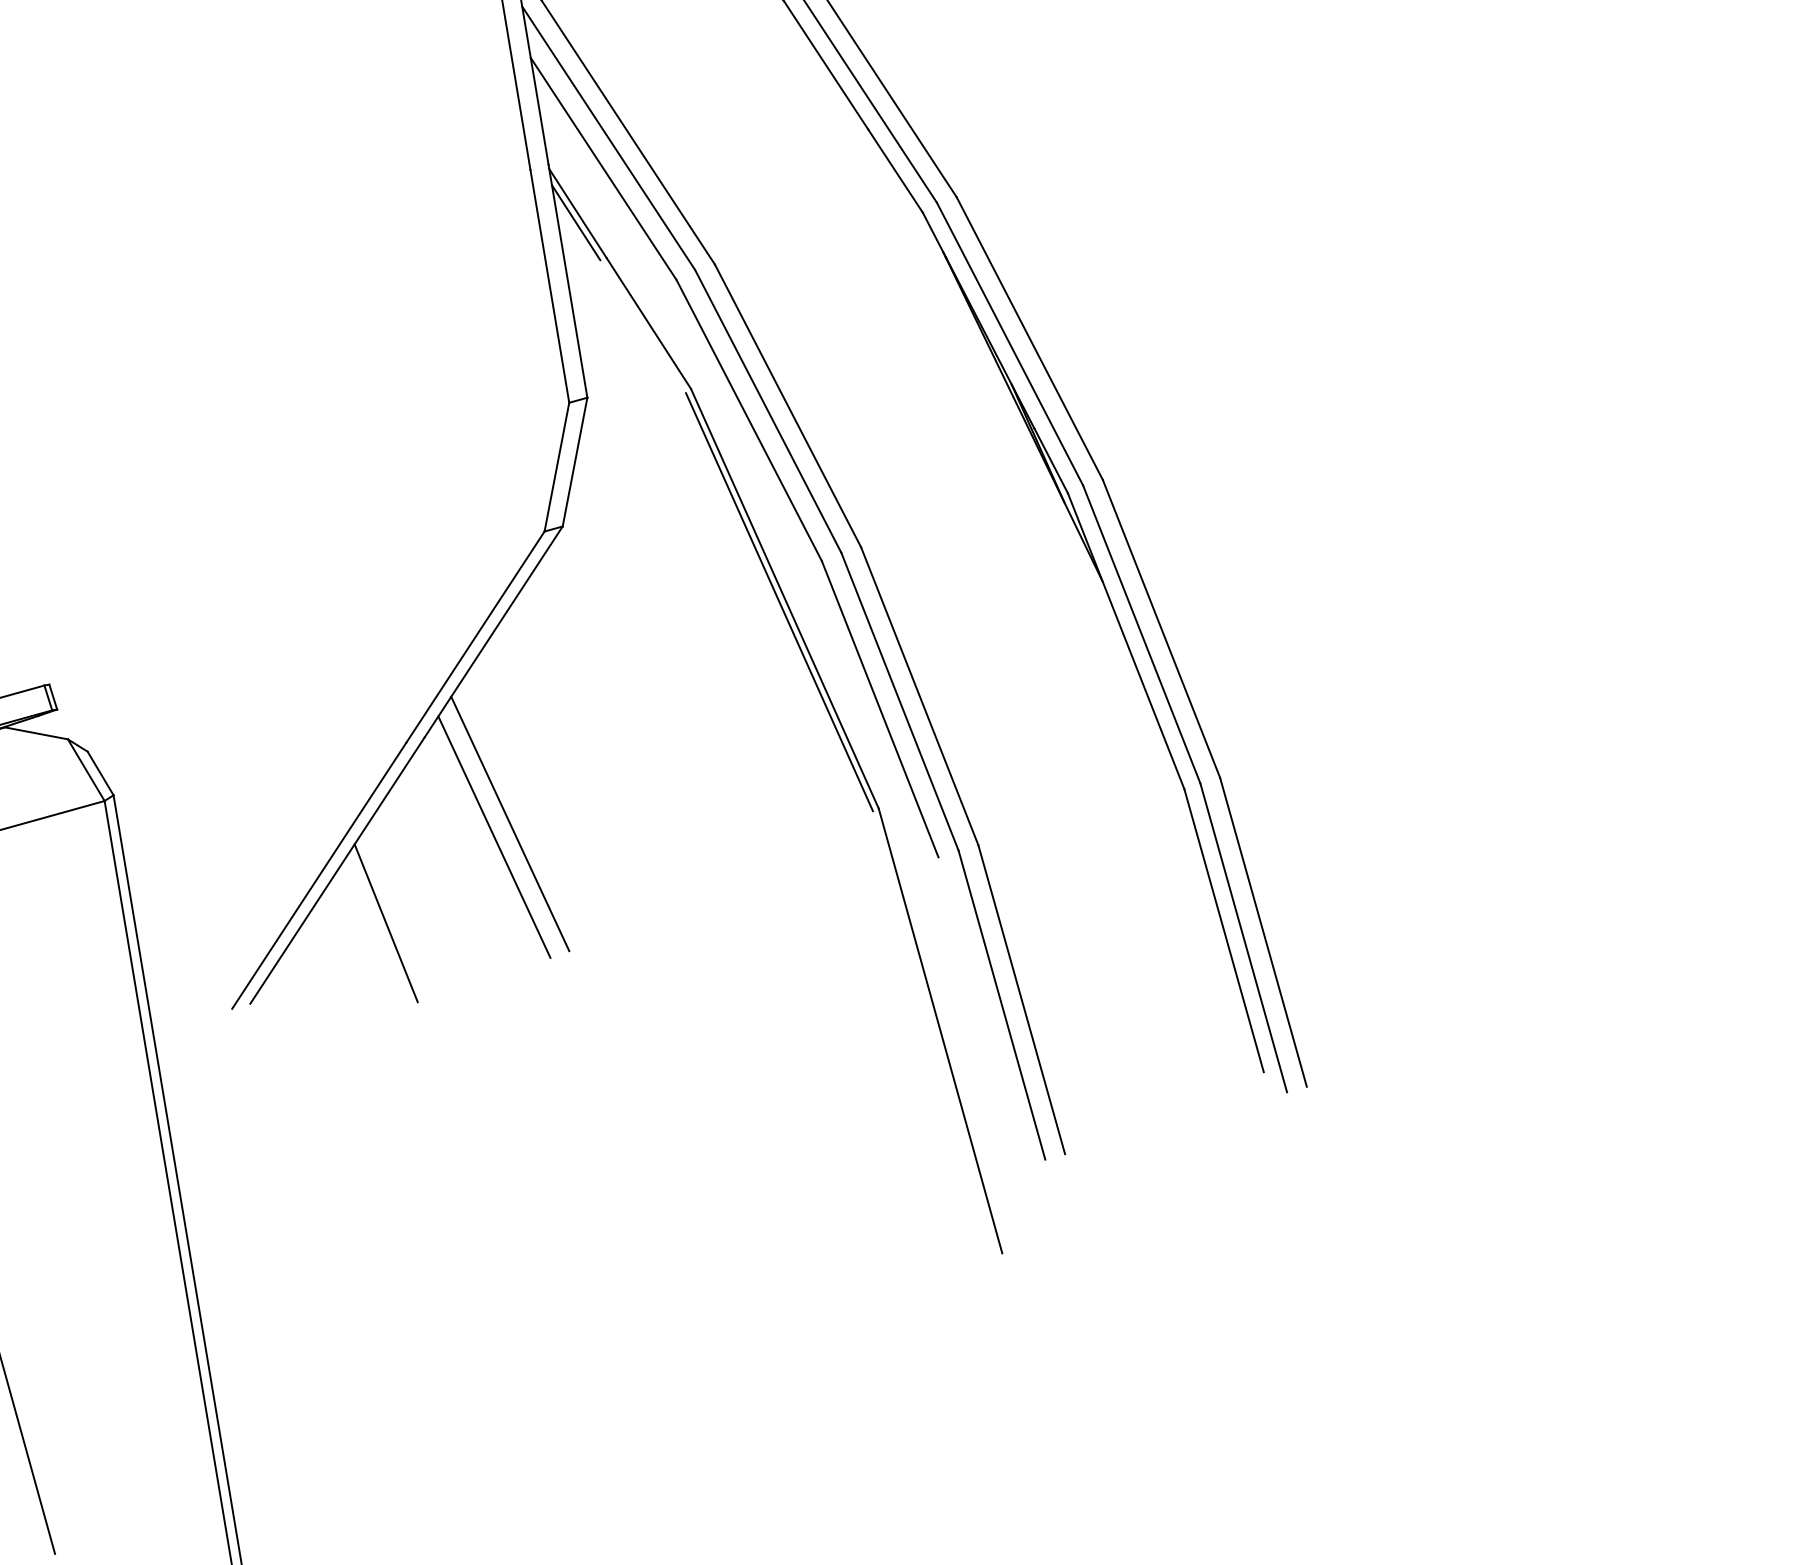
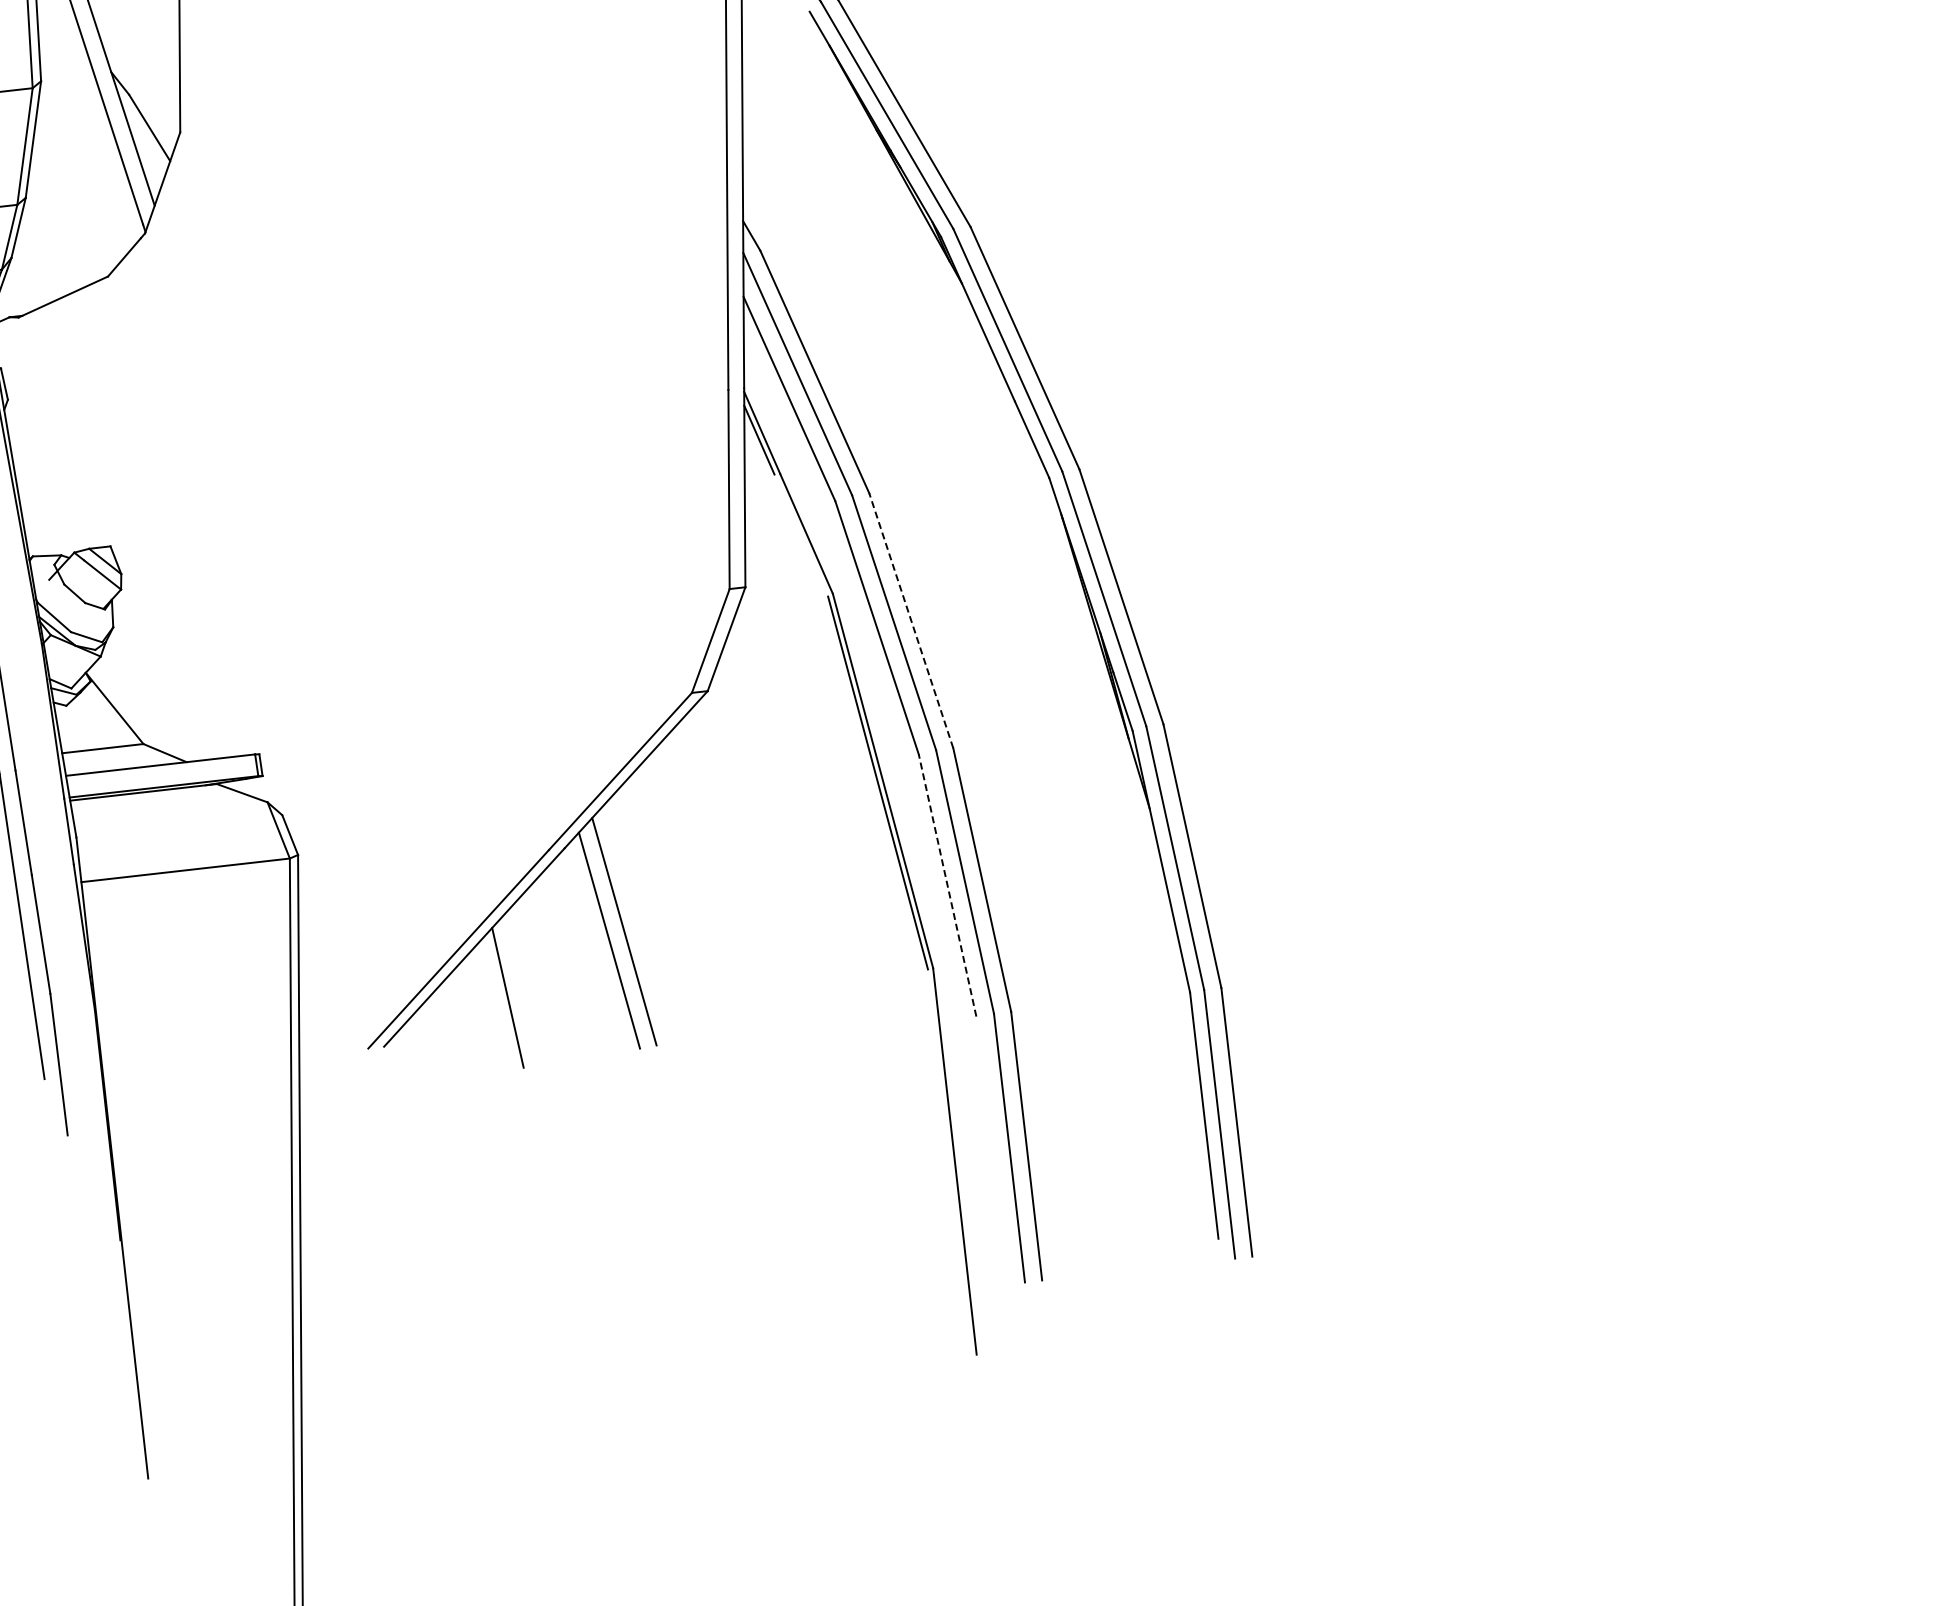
line: (788, 405) -> (911, 620), solid -> dashed
line: (880, 709) -> (947, 885), solid -> dashed

